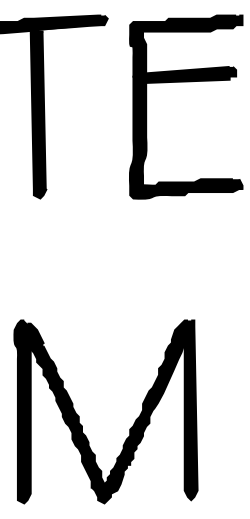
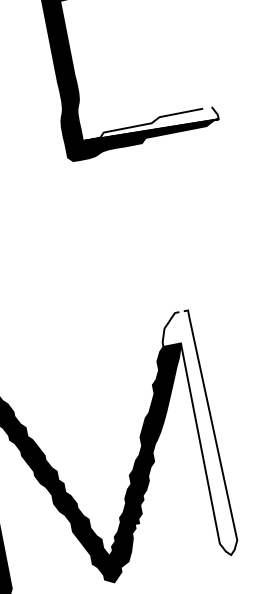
fill: (192, 183) -> (149, 125), removed
fill: (184, 410) -> (198, 435), removed

